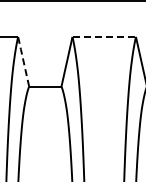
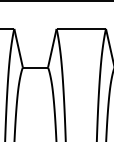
line: (104, 36) -> (81, 28), dashed -> solid
line: (23, 62) -> (18, 48), dashed -> solid

